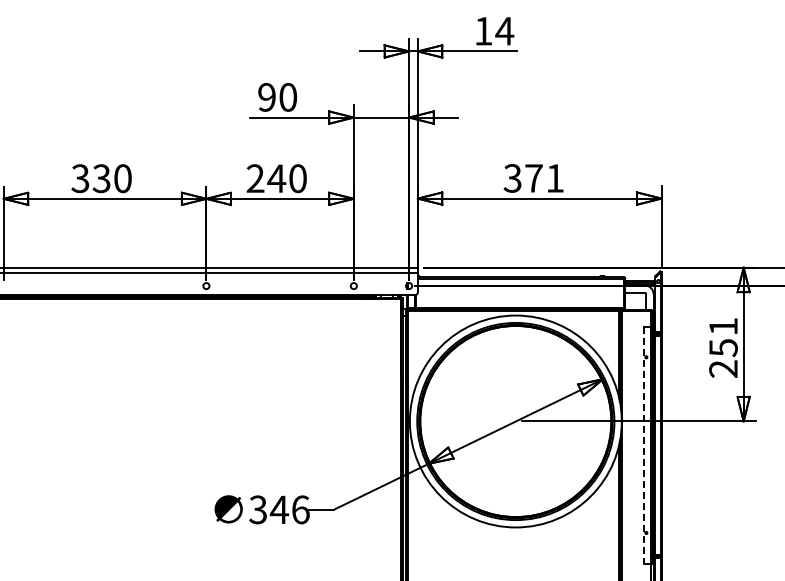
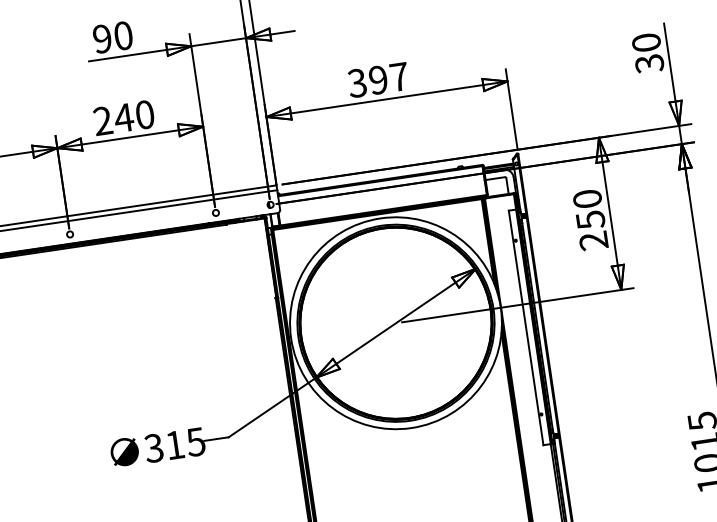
text: (544, 178) -> (388, 78), 371 -> 397
text: (723, 326) -> (587, 198), 251 -> 250
line: (643, 445) -> (525, 328), dashed -> solid
text: (289, 509) -> (184, 443), 346 -> 315

